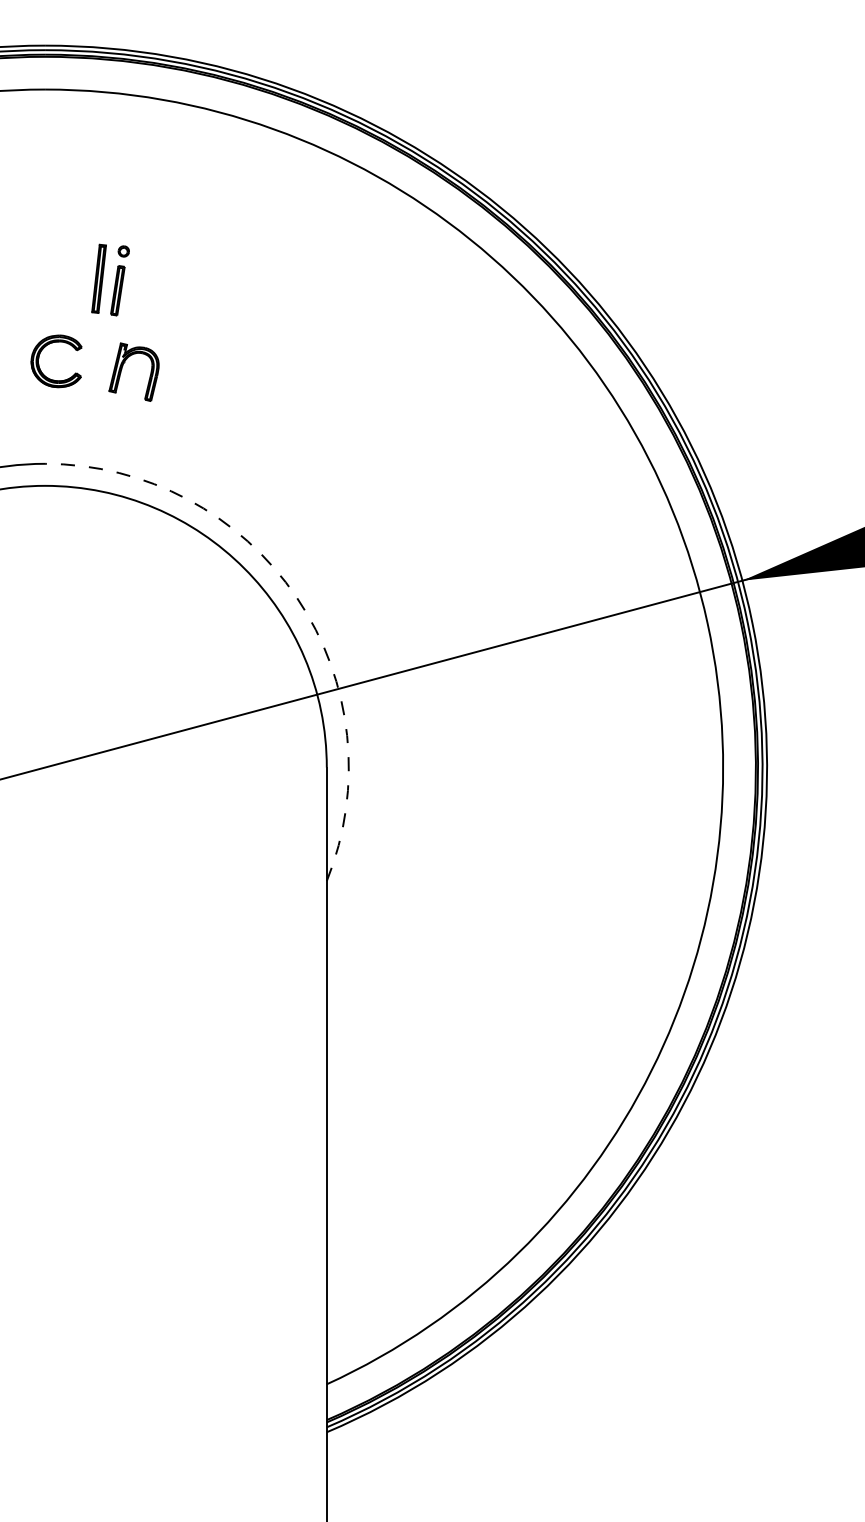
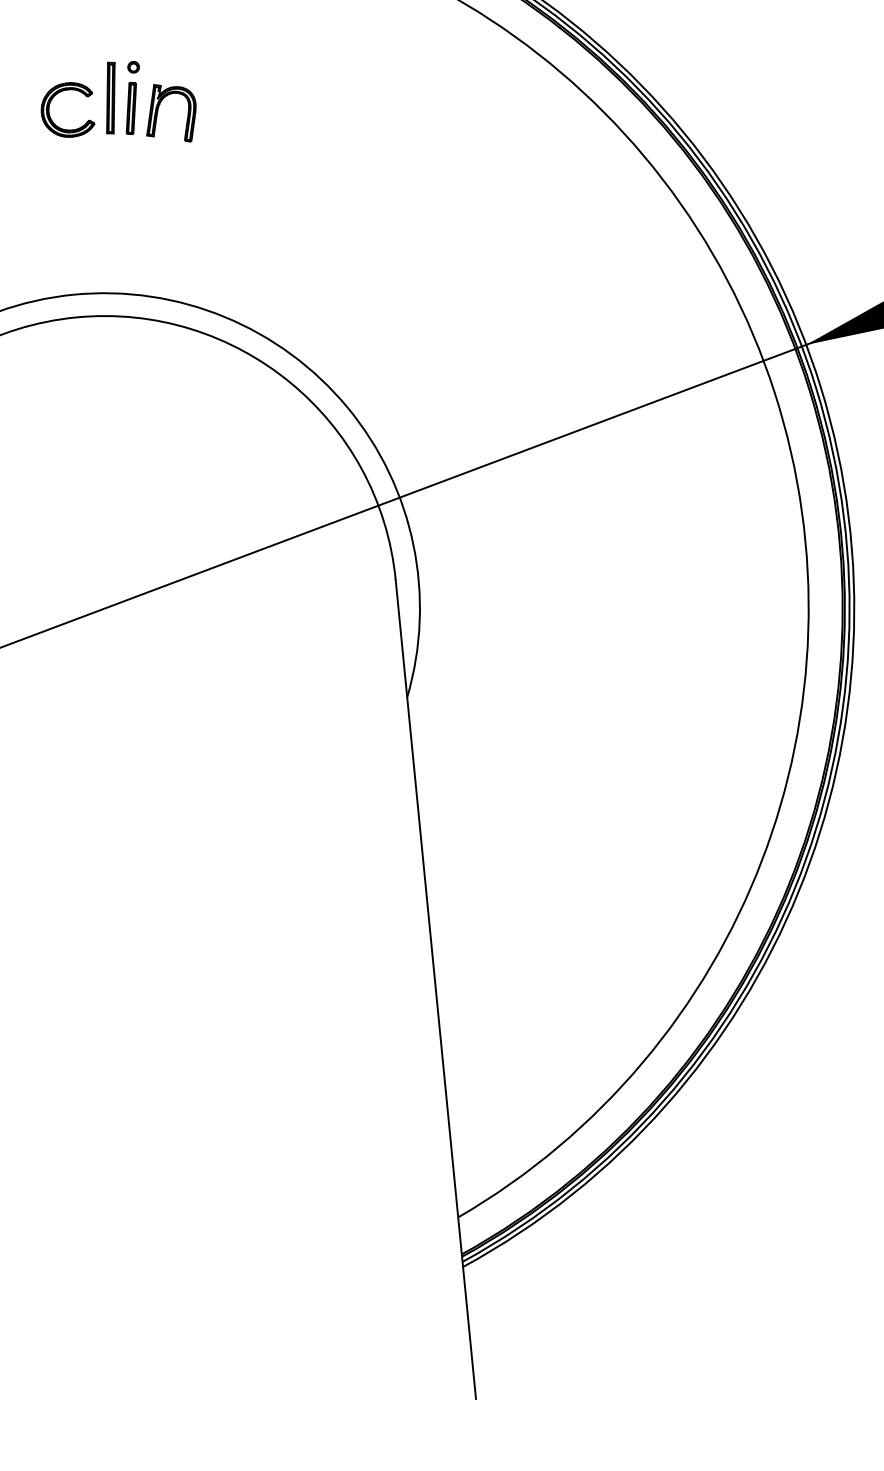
part: (39, 358) -> (49, 108), moved
part: (123, 366) -> (159, 108), moved
arc: (296, 597) -> (347, 407), dashed -> solid

